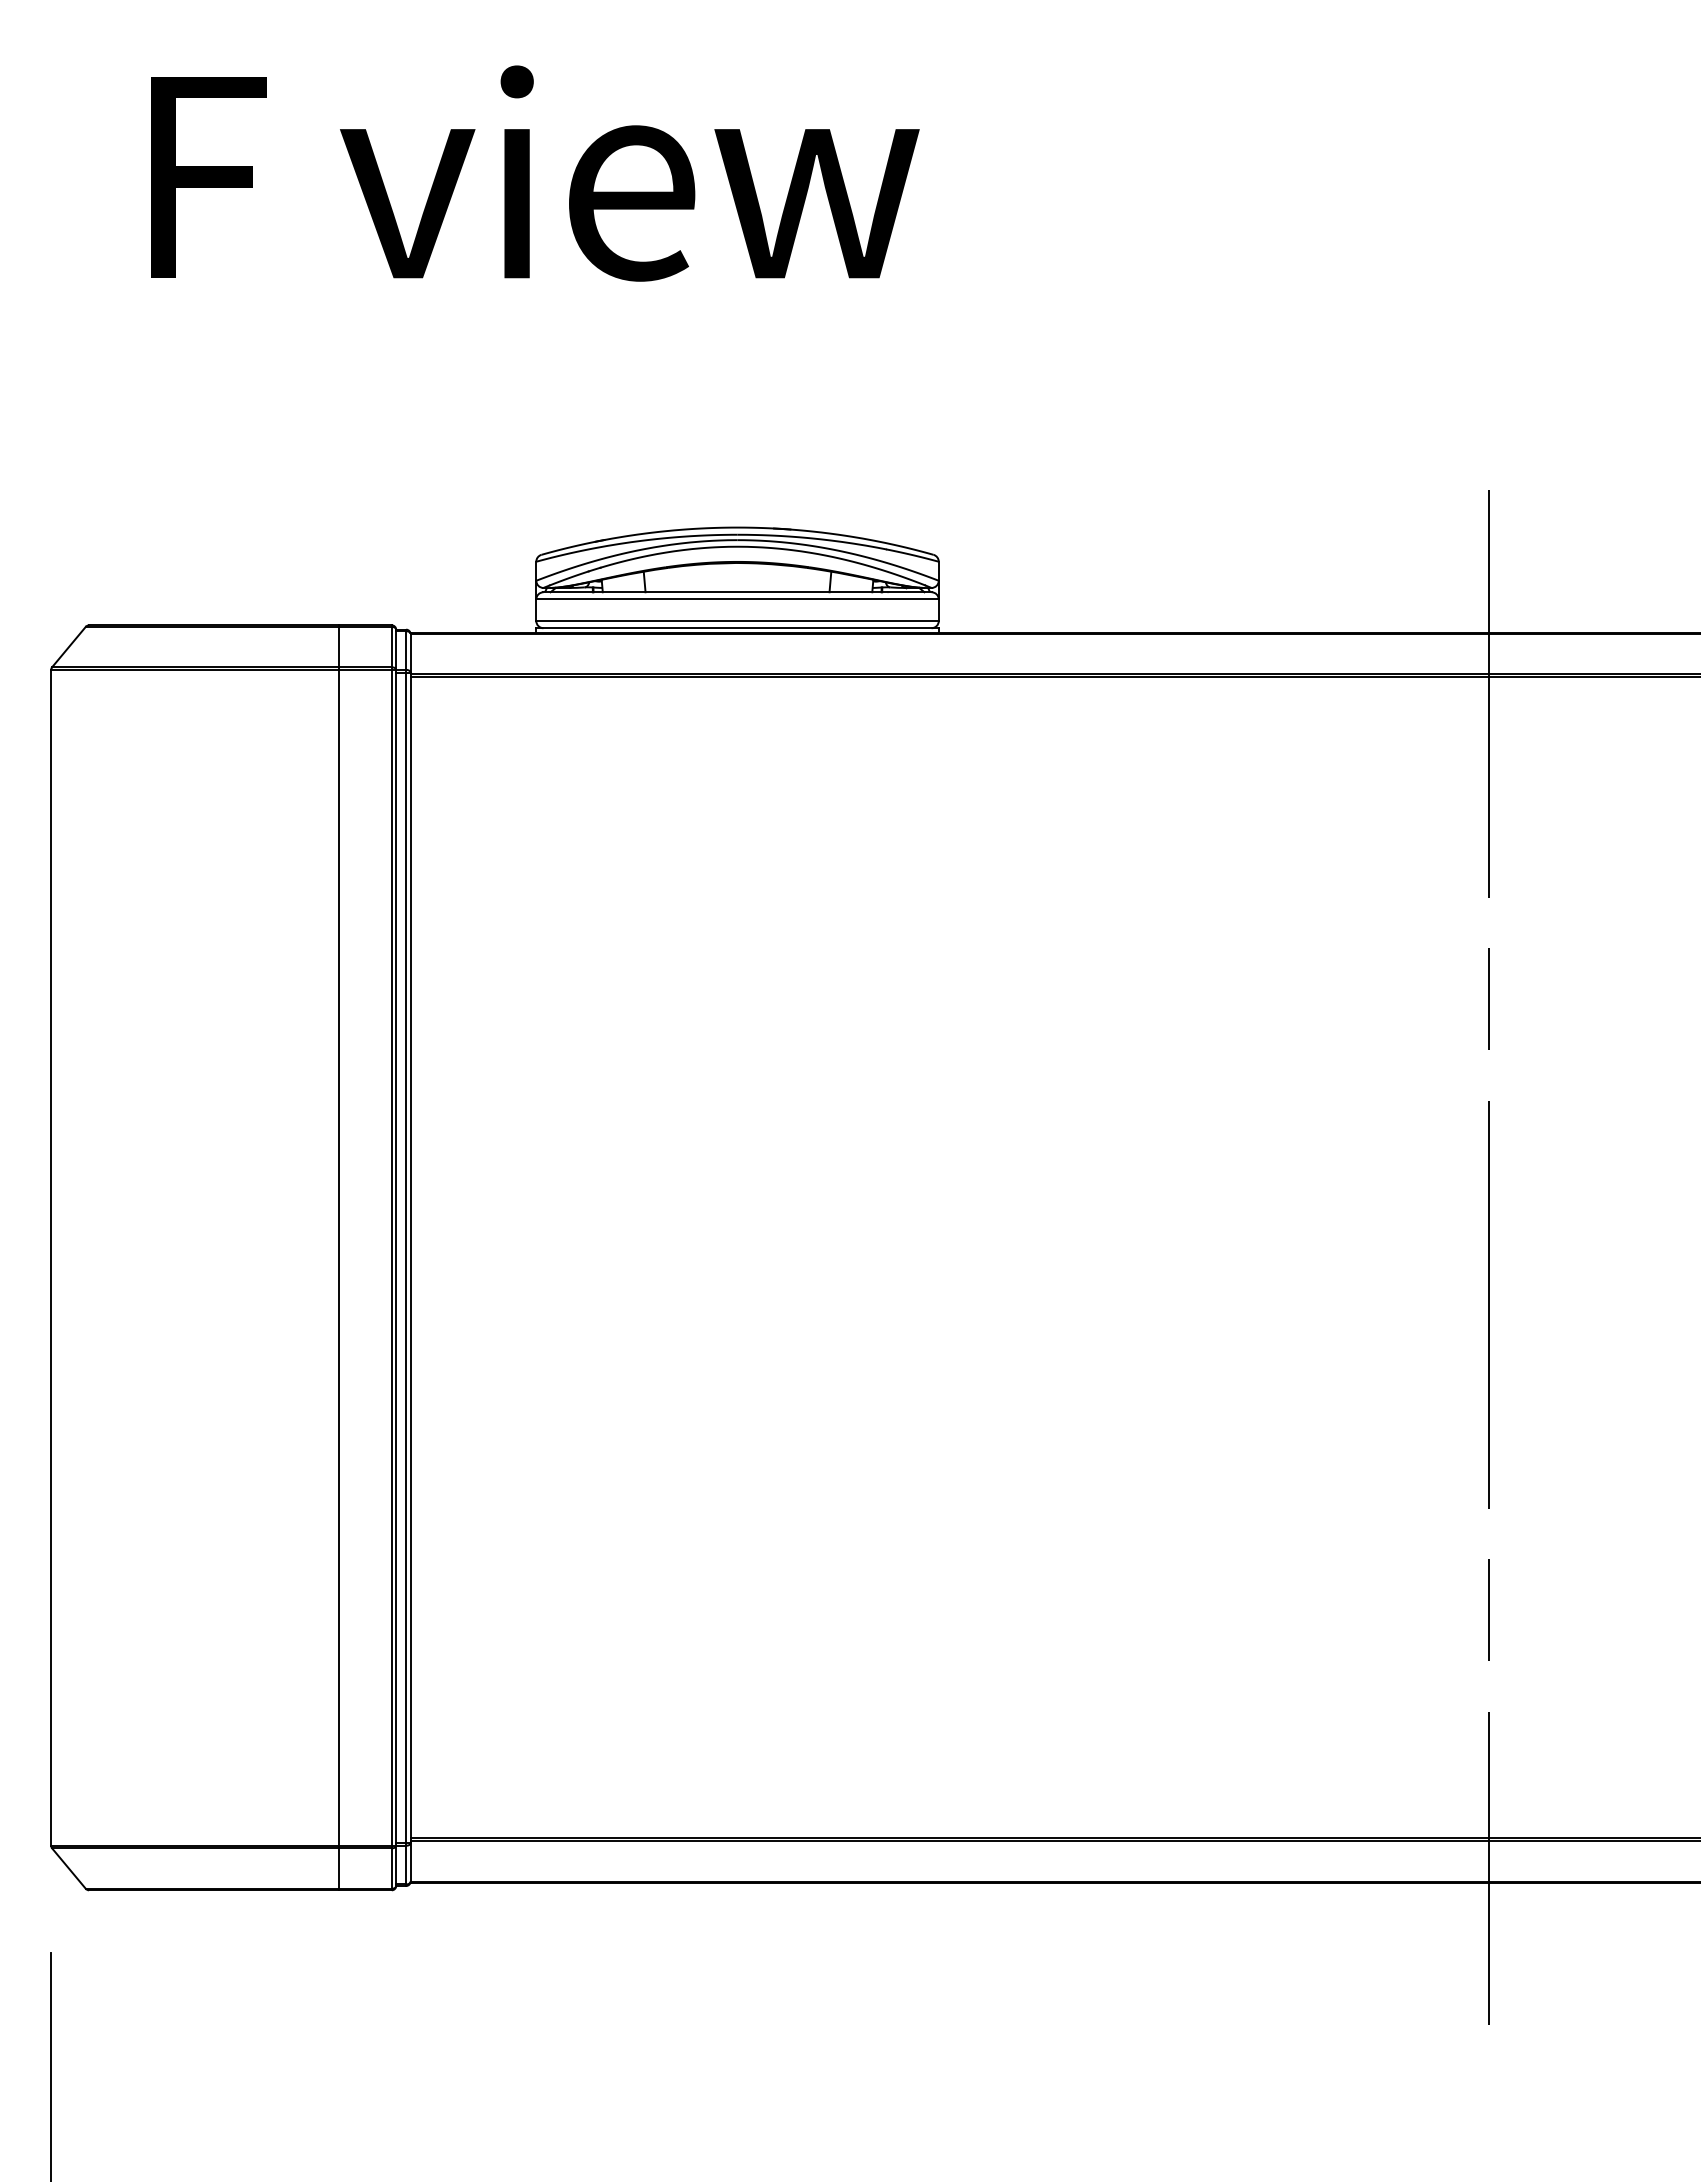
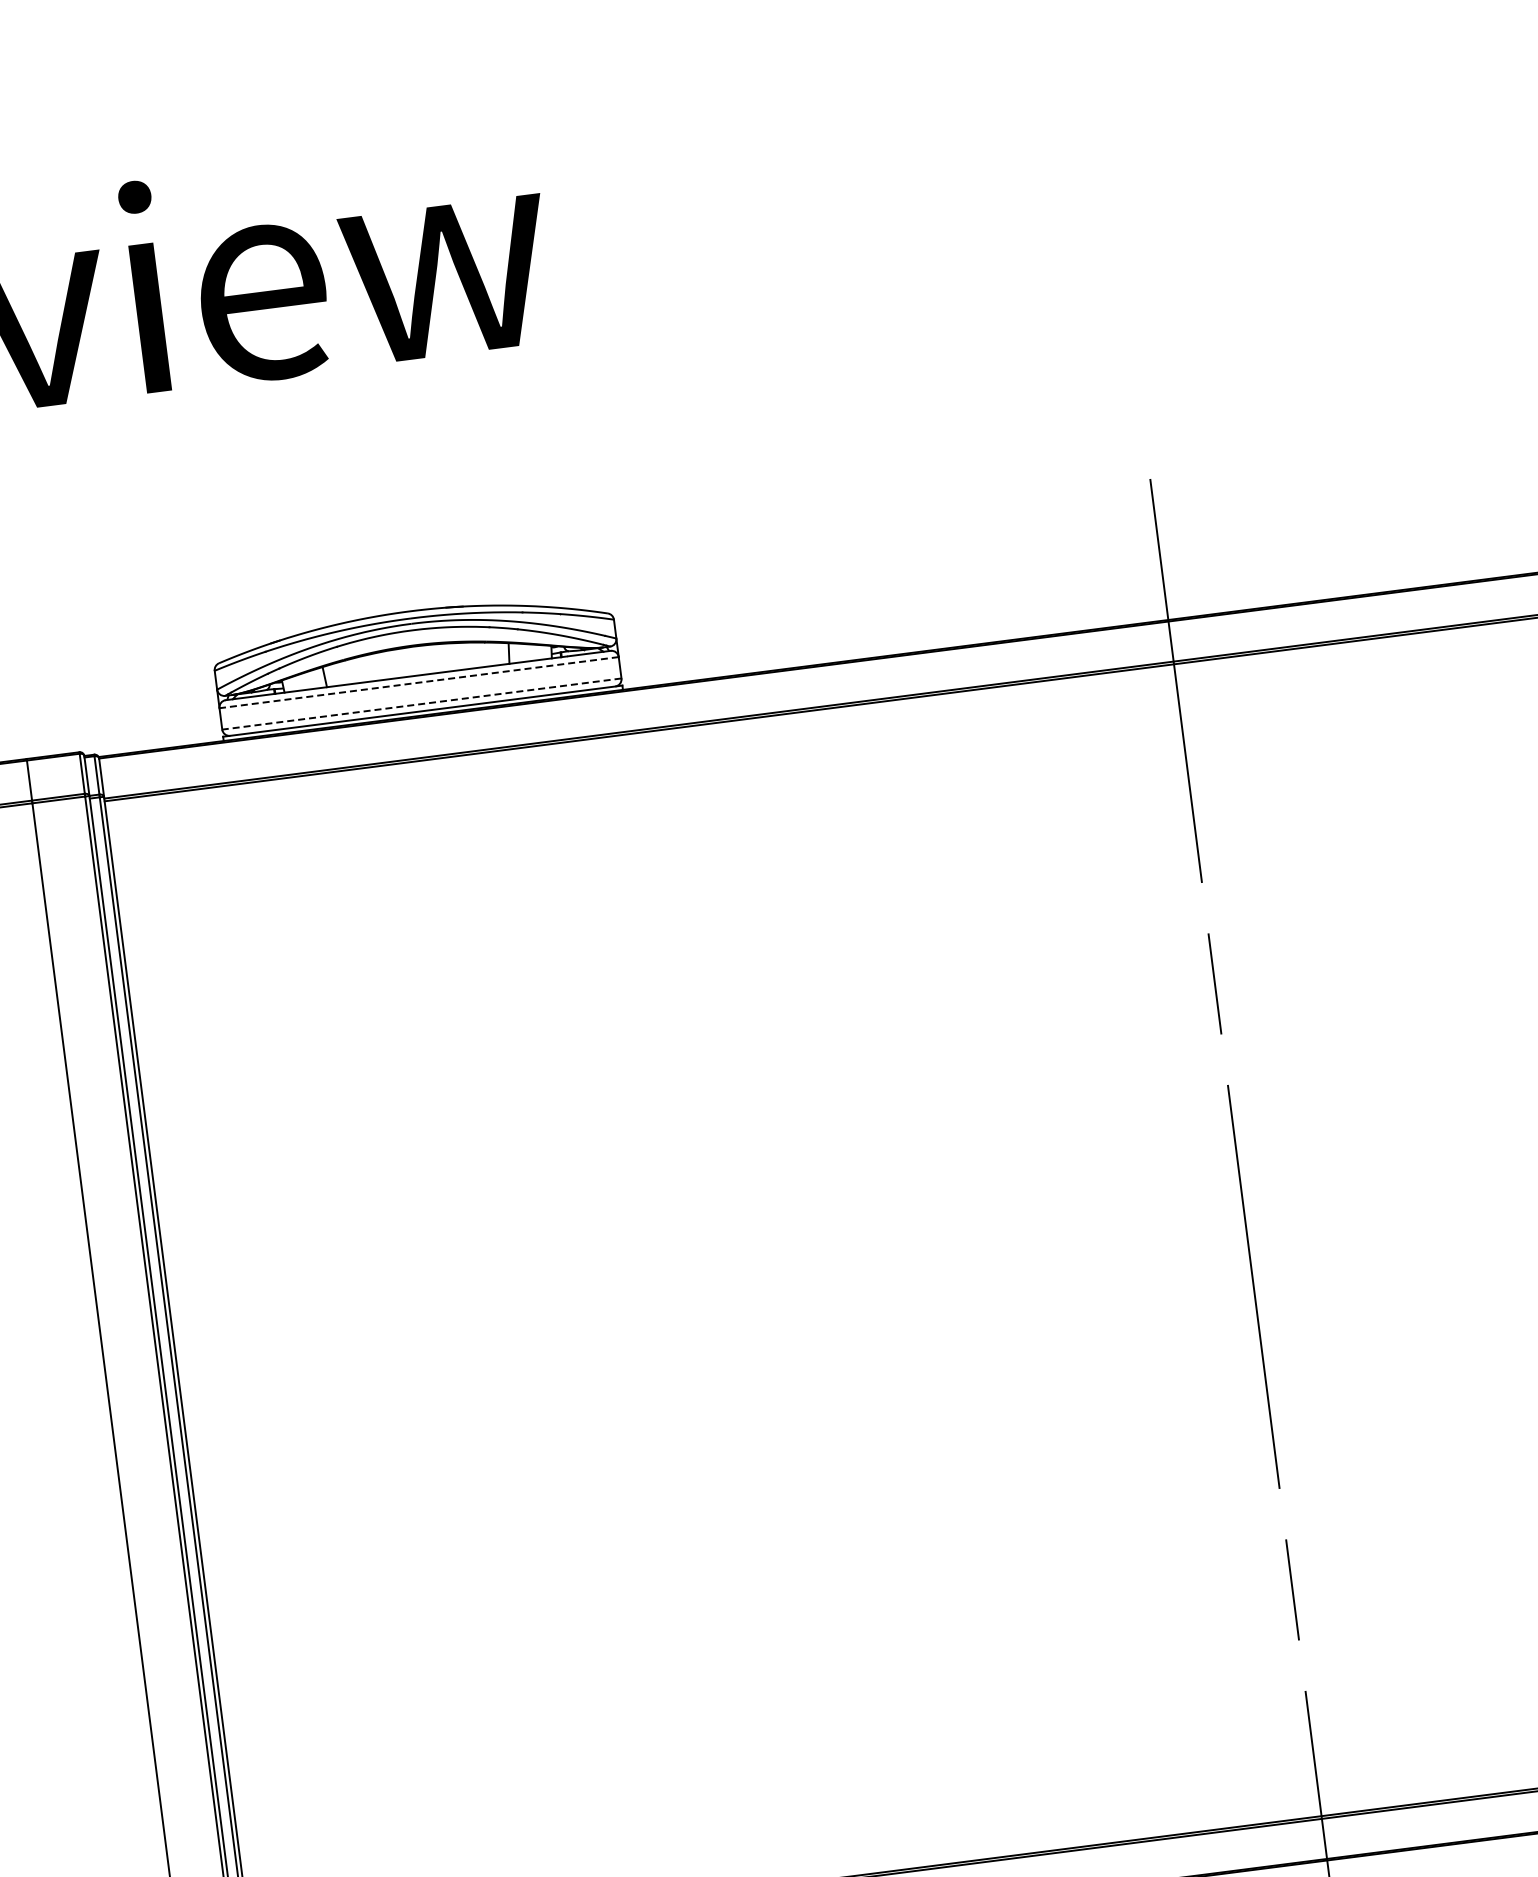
line: (737, 599) -> (419, 682), solid -> dashed
line: (737, 621) -> (421, 704), solid -> dashed

